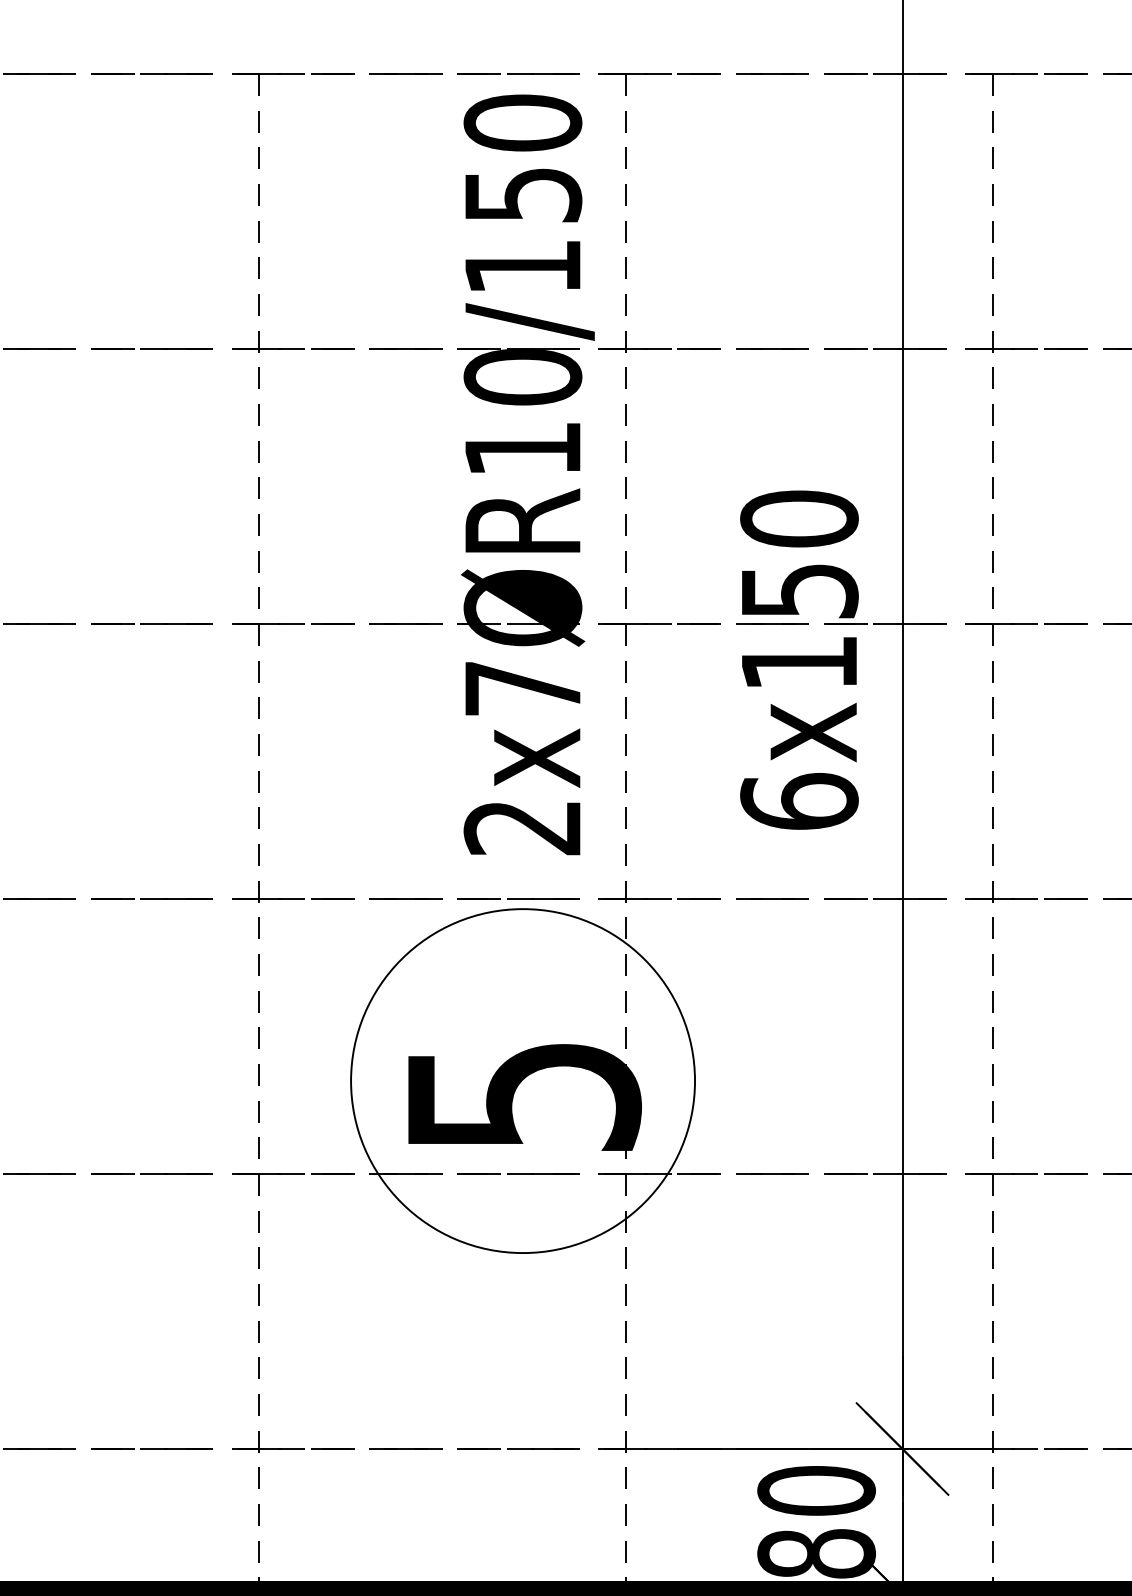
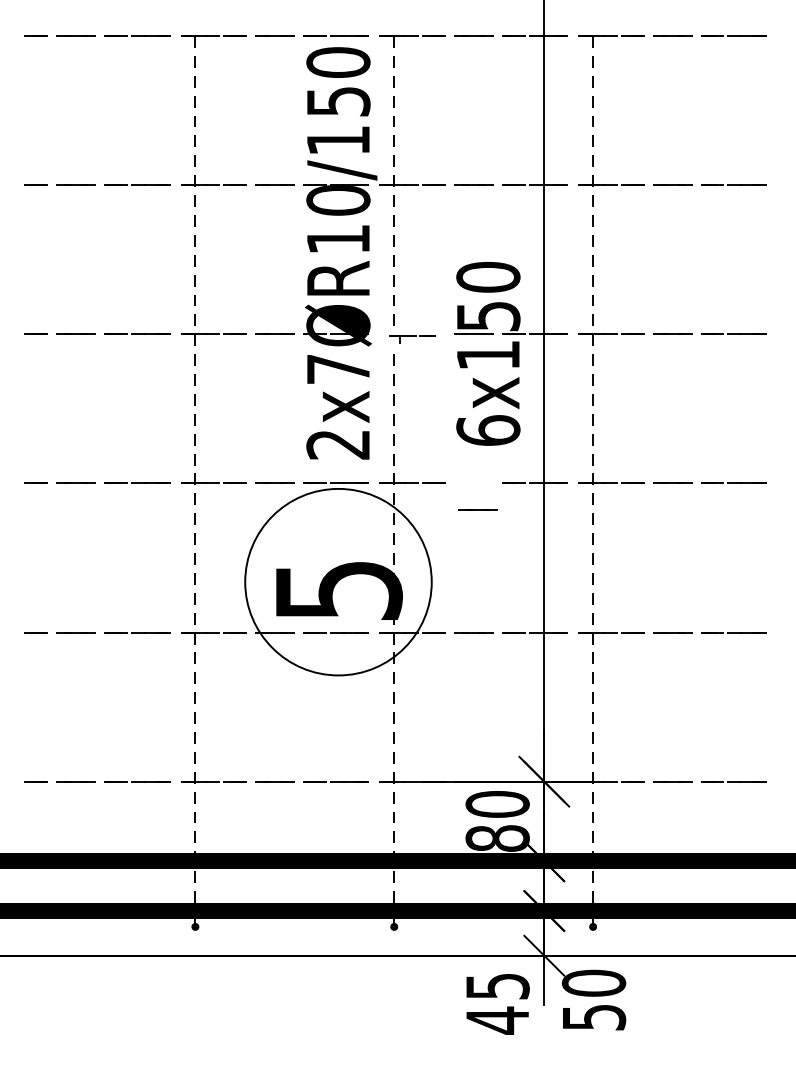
part: (659, 633) -> (412, 339), size x0.7
line: (771, 897) -> (477, 509), moved

